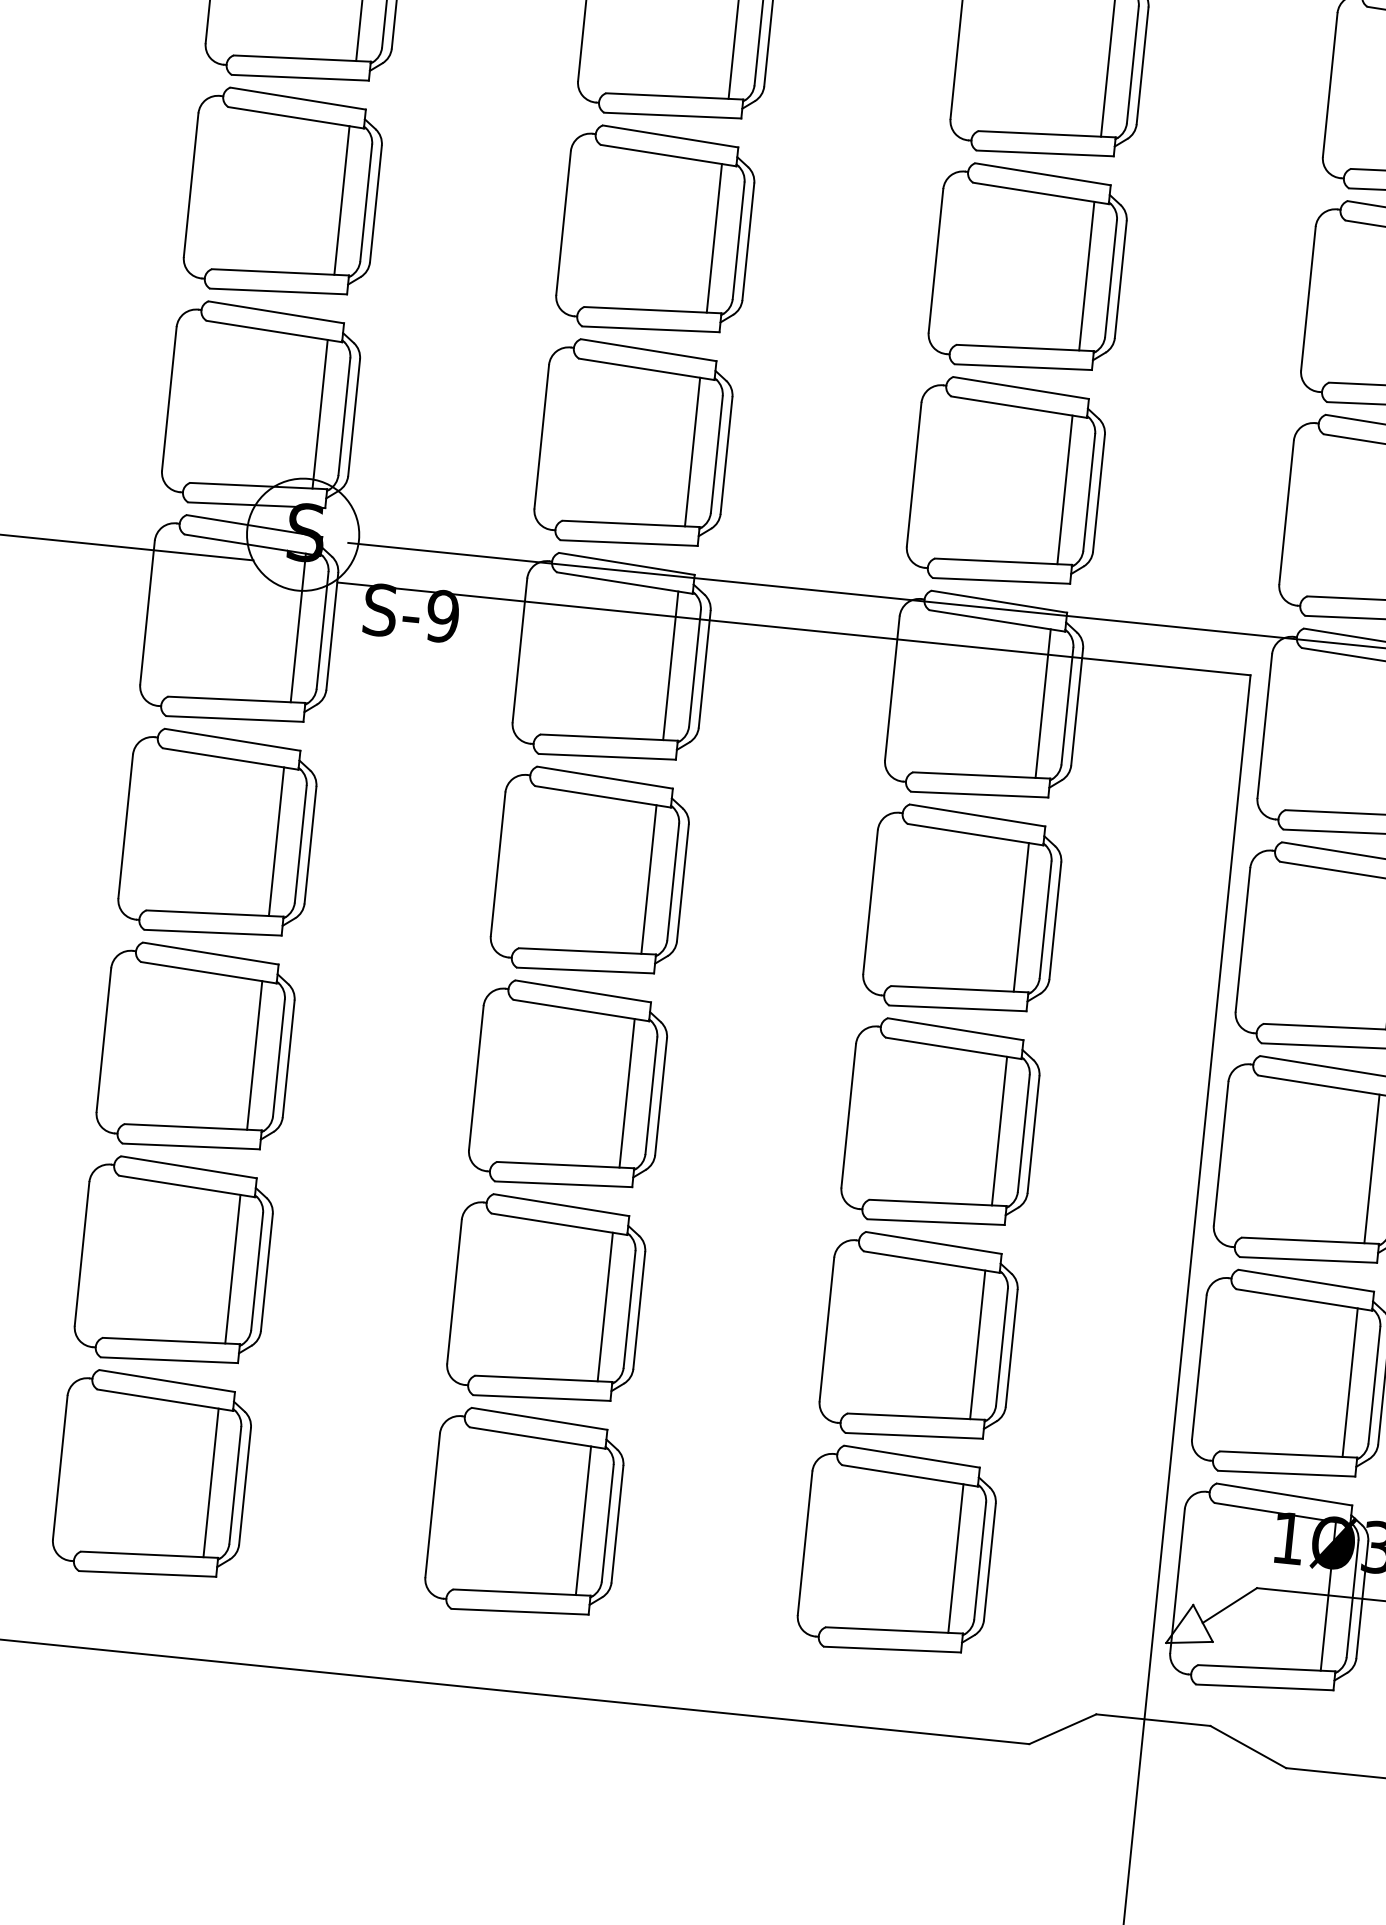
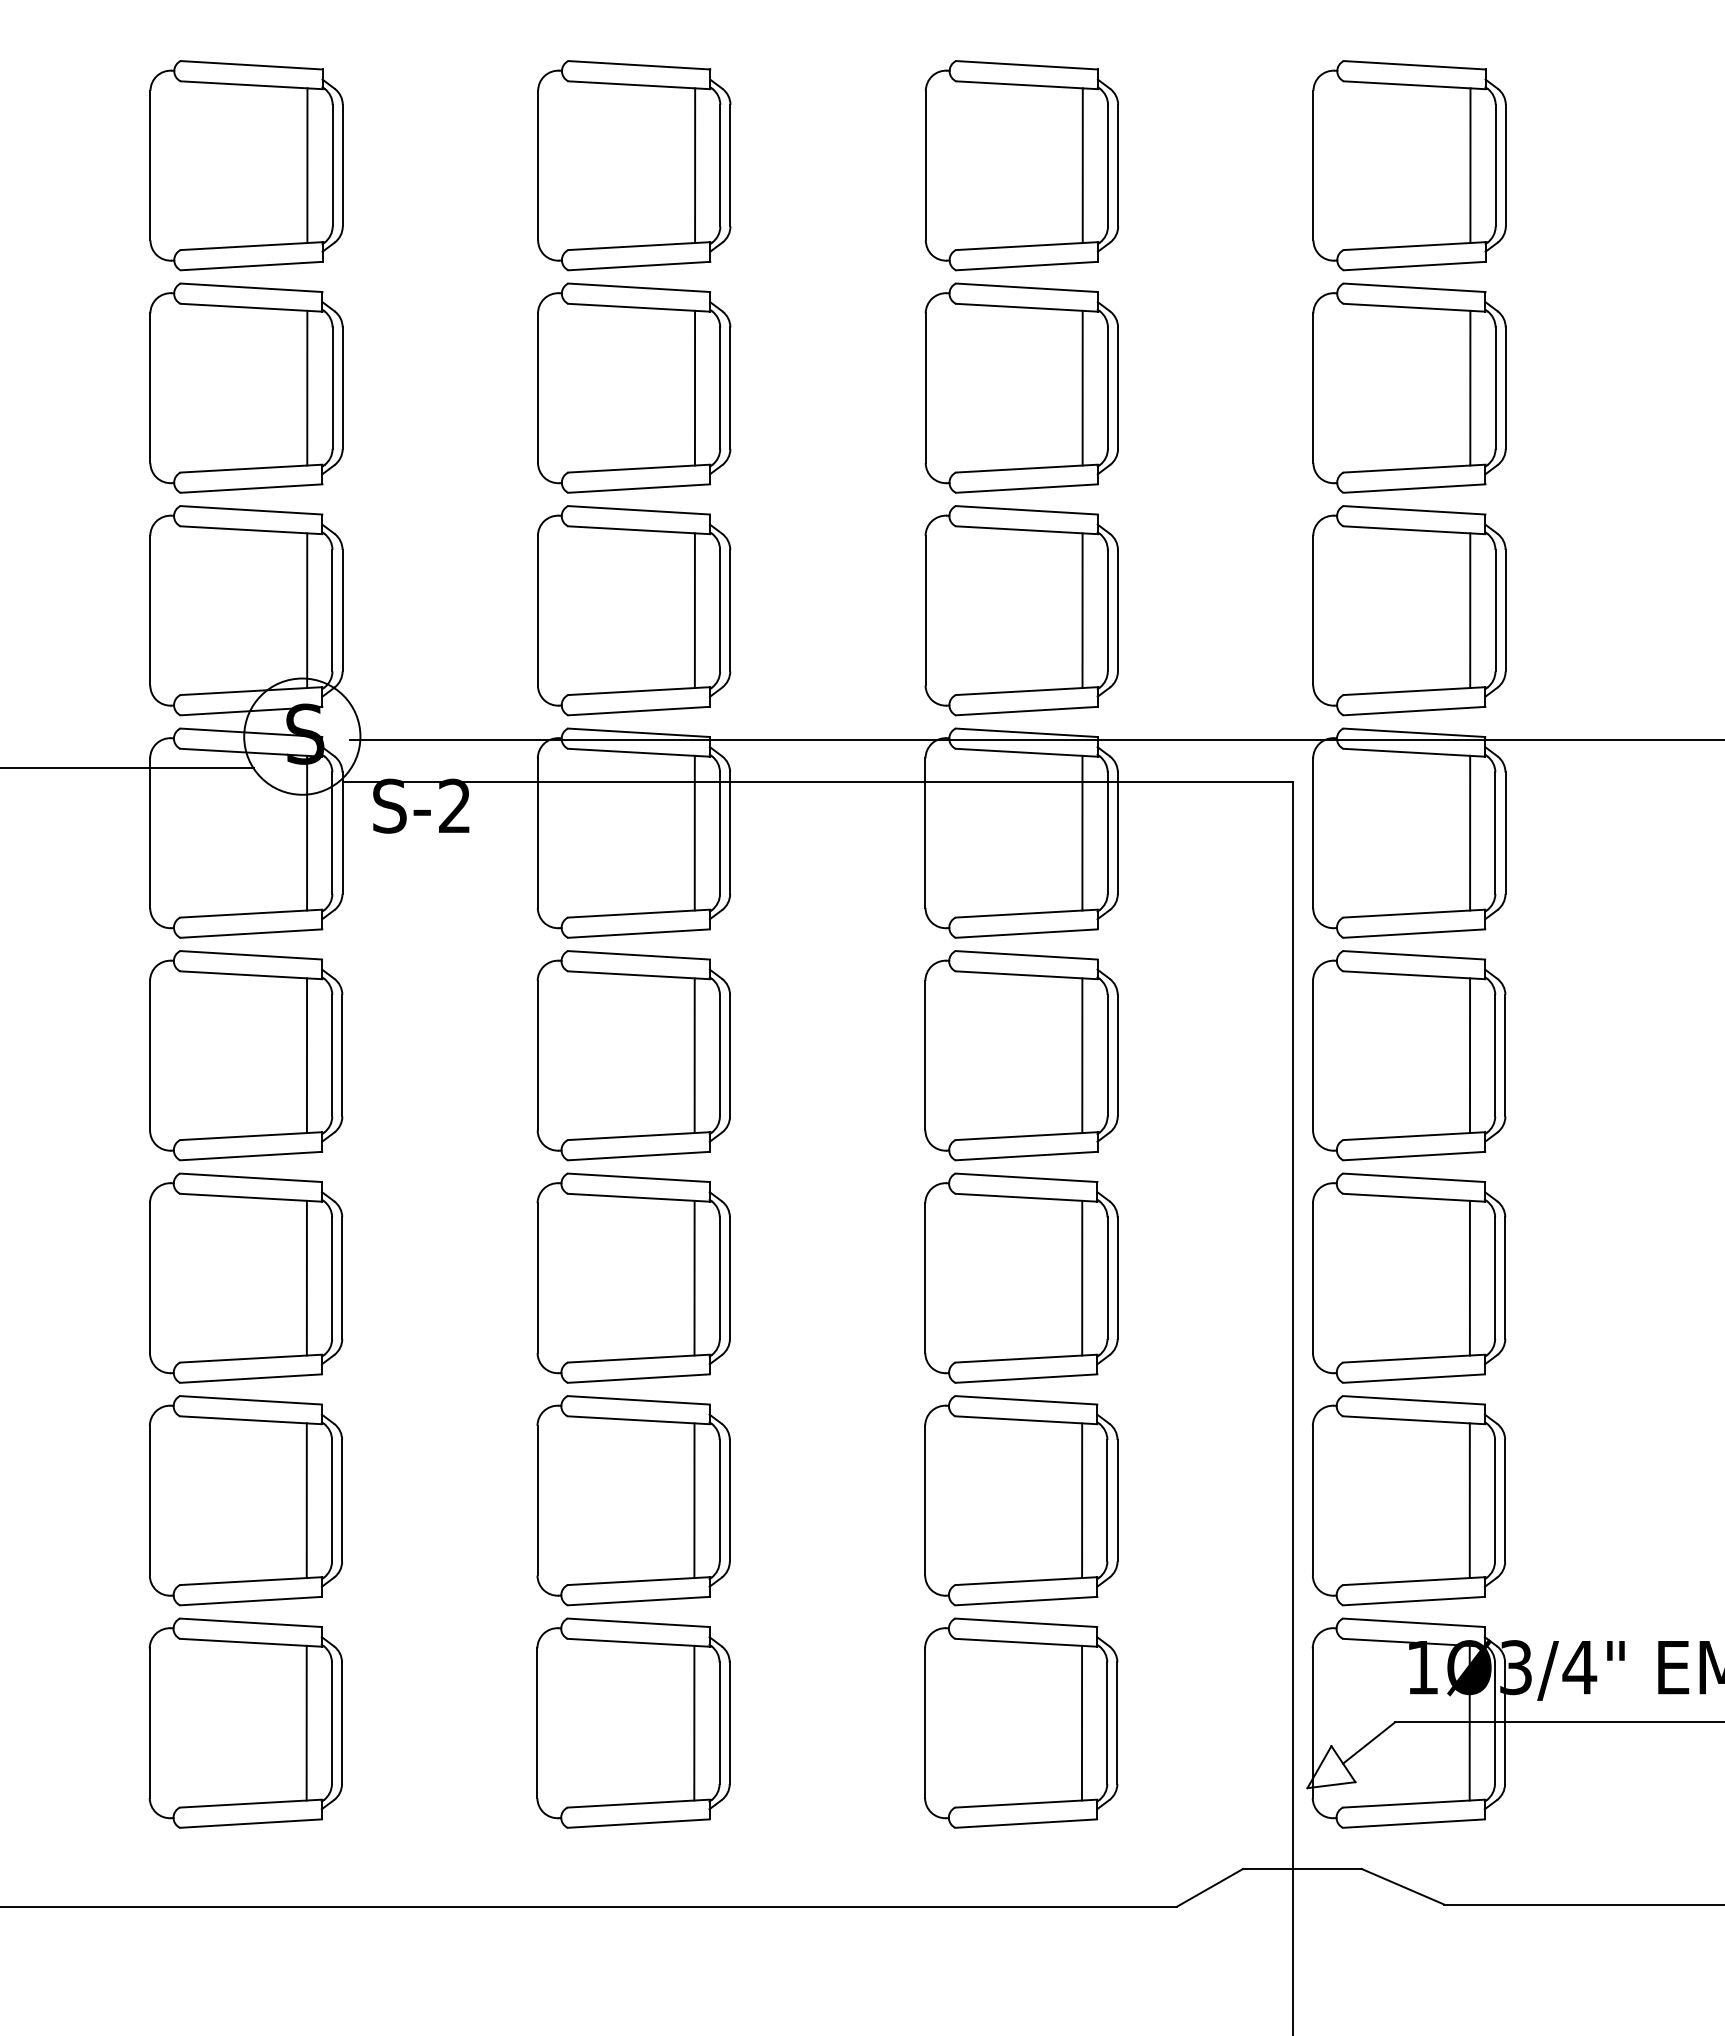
text: (442, 615) -> (454, 805), S-9 -> S-2

